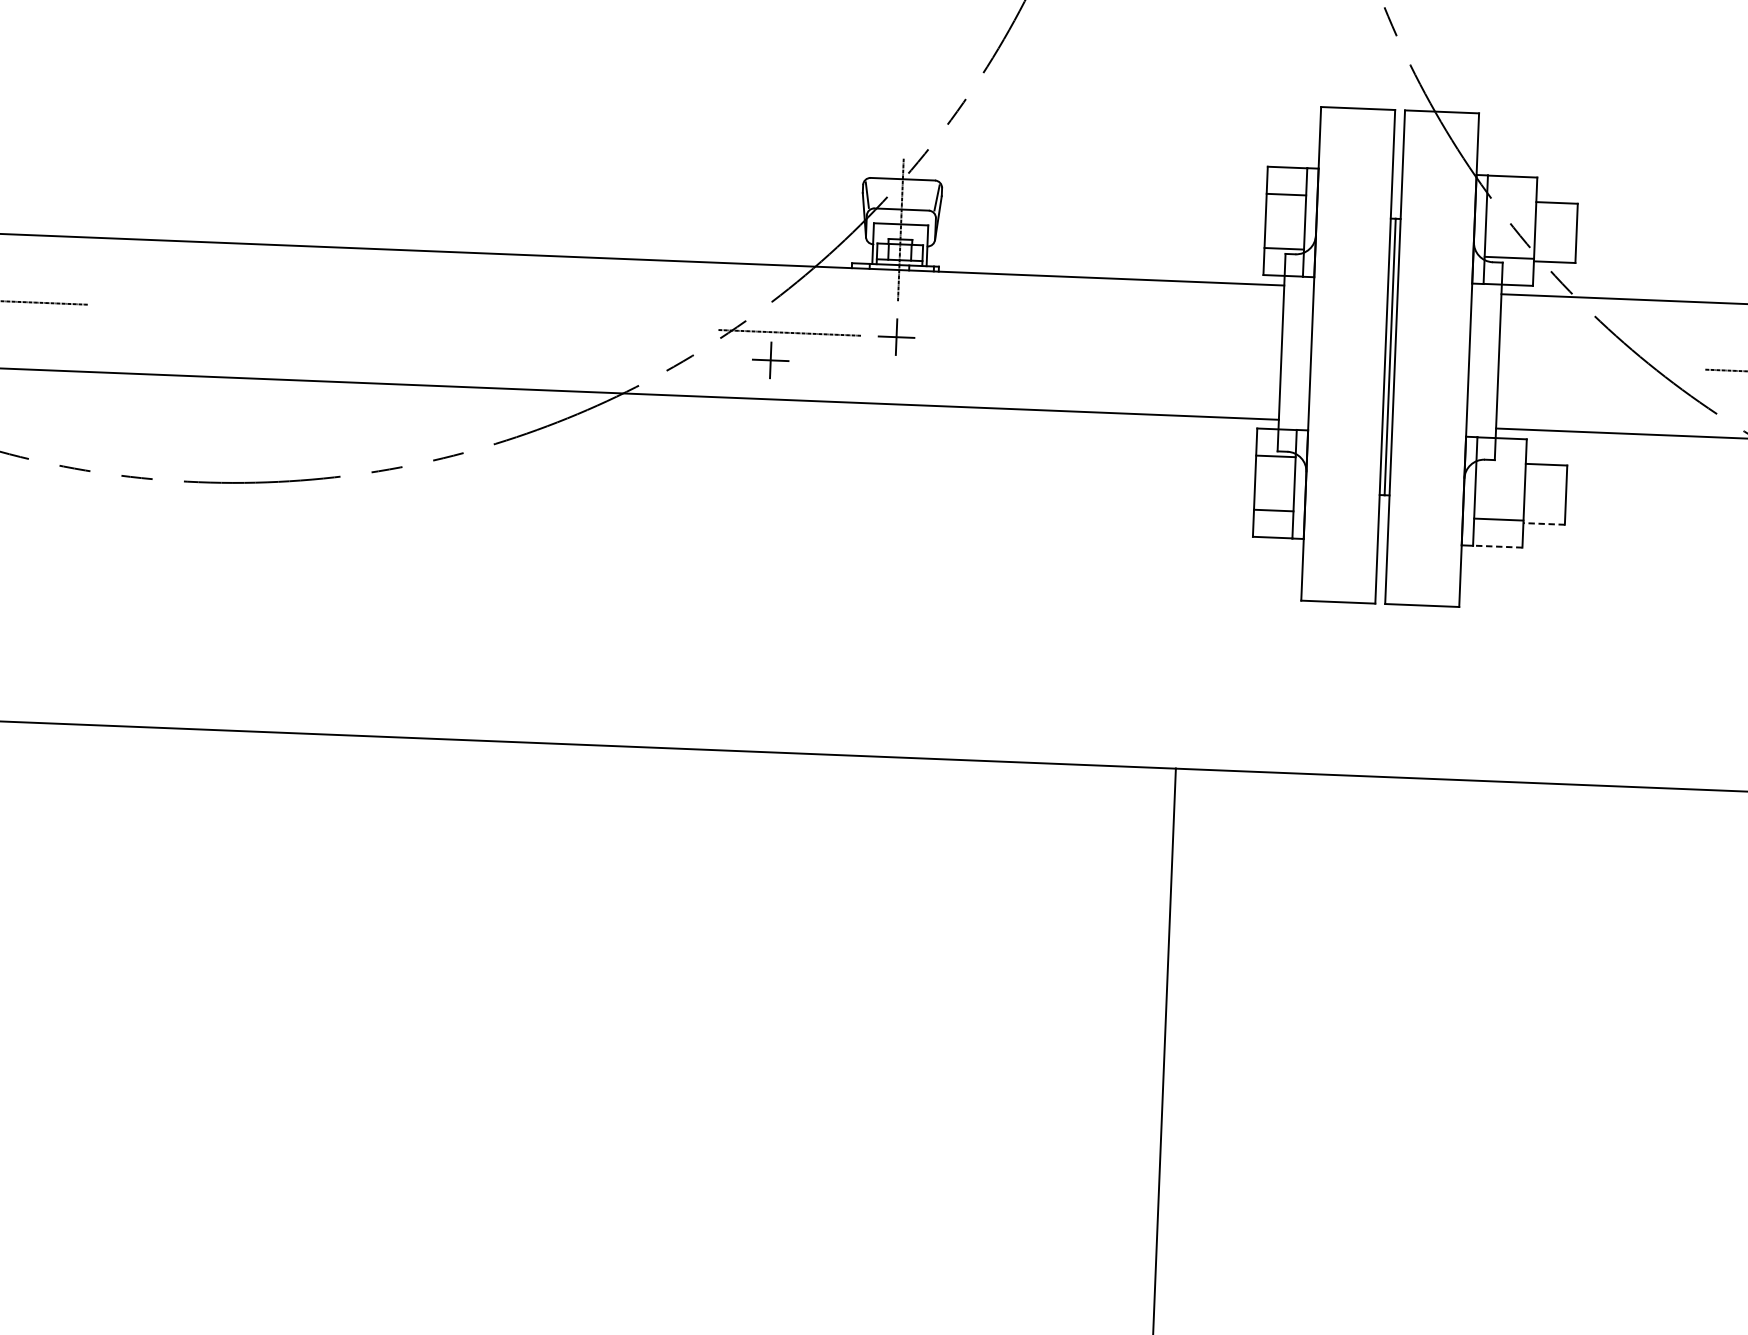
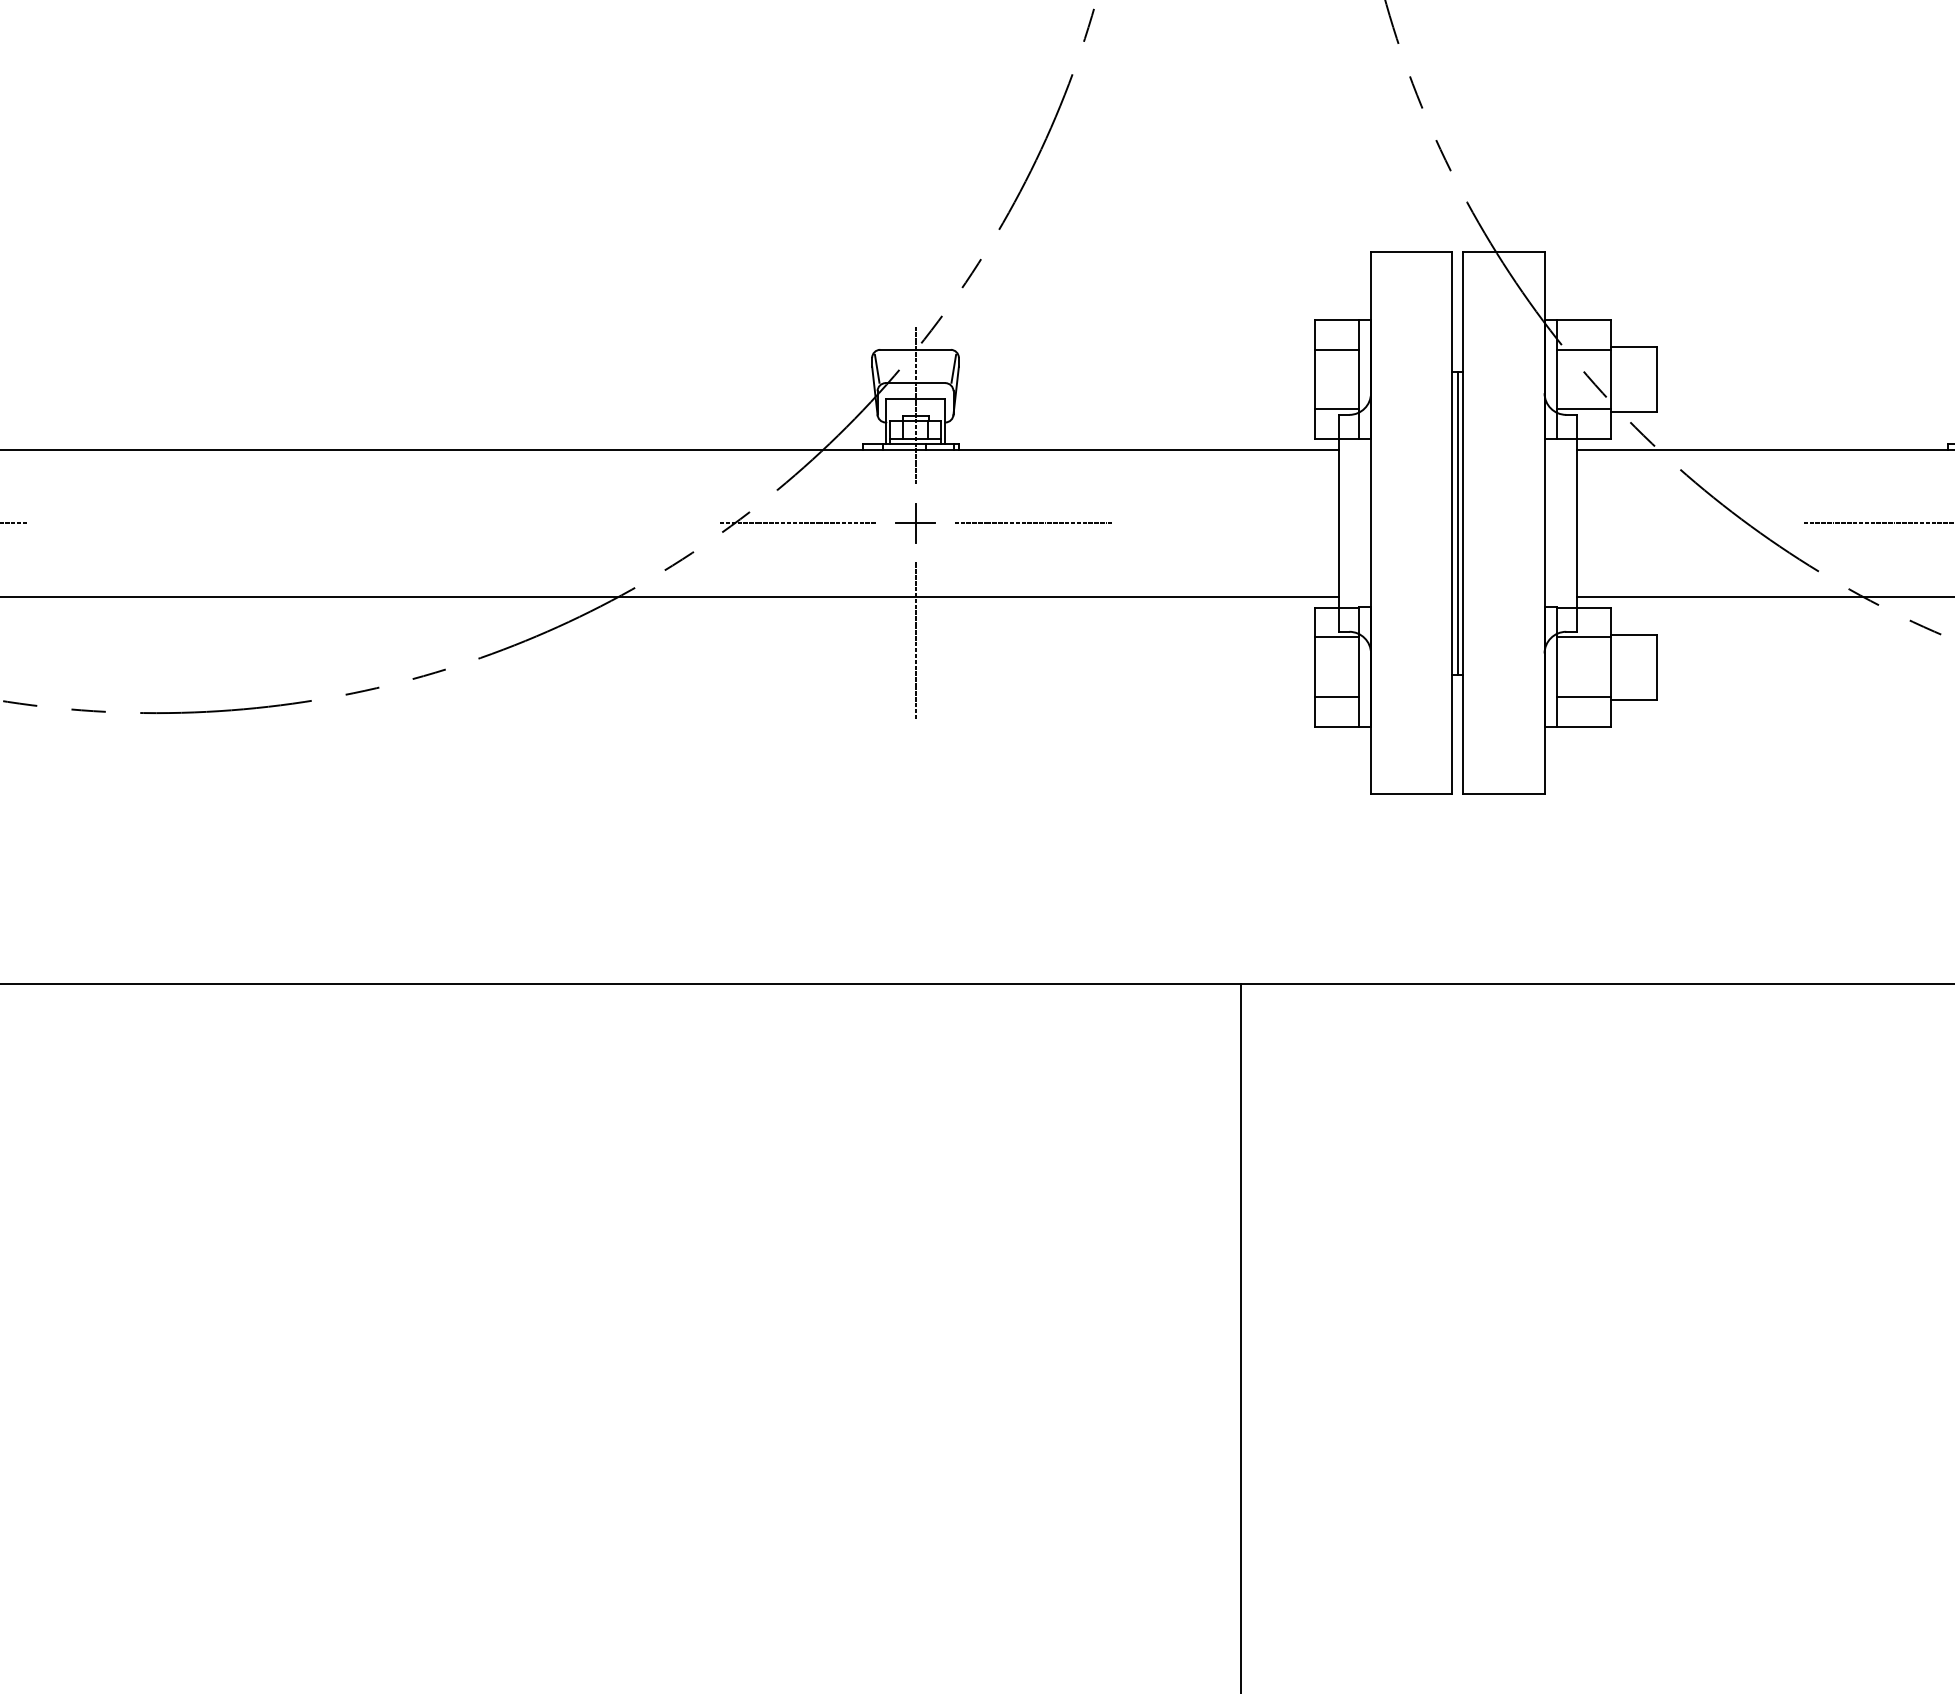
line: (1511, 203) -> (1584, 349), added
line: (1003, 340) -> (1033, 522), added
part: (770, 360) -> (778, 554), removed
line: (892, 443) -> (915, 640), added
line: (1501, 465) -> (1584, 637), added
line: (1544, 523) -> (1634, 699), dashed -> solid
line: (1497, 546) -> (1583, 726), dashed -> solid

